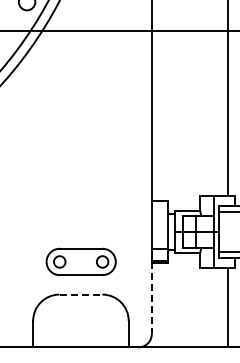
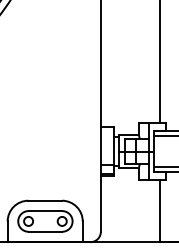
part: (80, 261) -> (44, 221), moved
line: (81, 294) -> (45, 200), dashed -> solid
line: (151, 298) -> (100, 203), dashed -> solid

